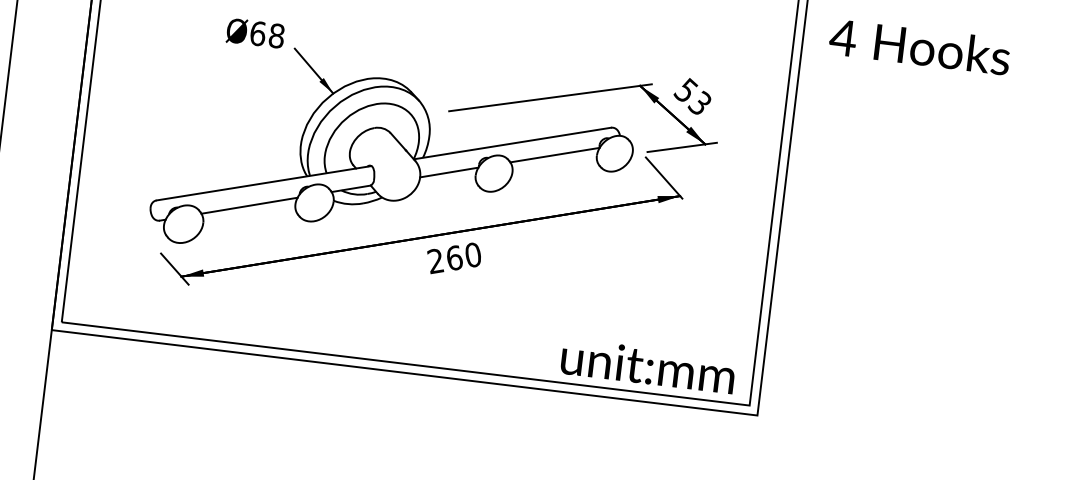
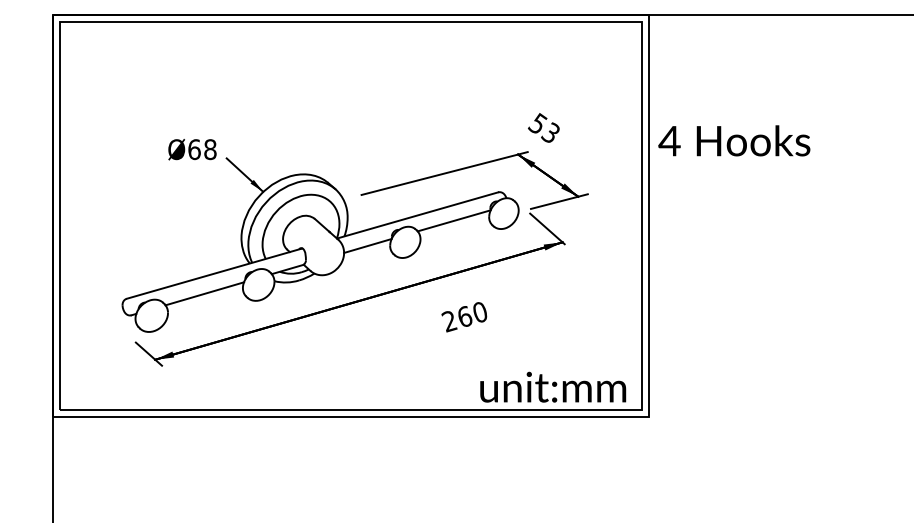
text: (920, 46) -> (734, 140), moved
text: (692, 95) -> (543, 127), moved
text: (453, 258) -> (464, 317), moved

